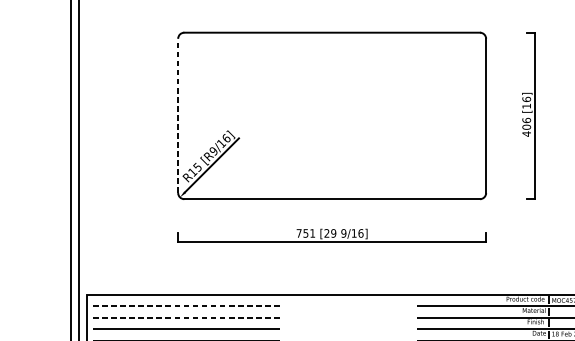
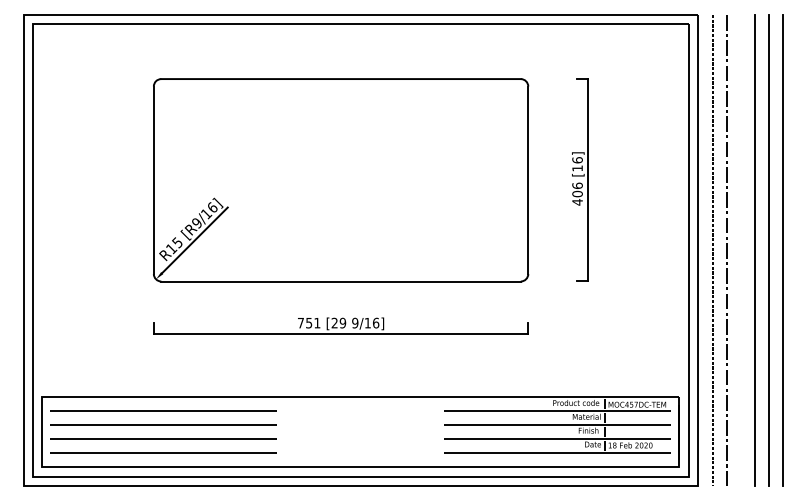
line: (177, 116) -> (153, 180), dashed -> solid
line: (186, 306) -> (164, 411), dashed -> solid
line: (186, 317) -> (164, 425), dashed -> solid

